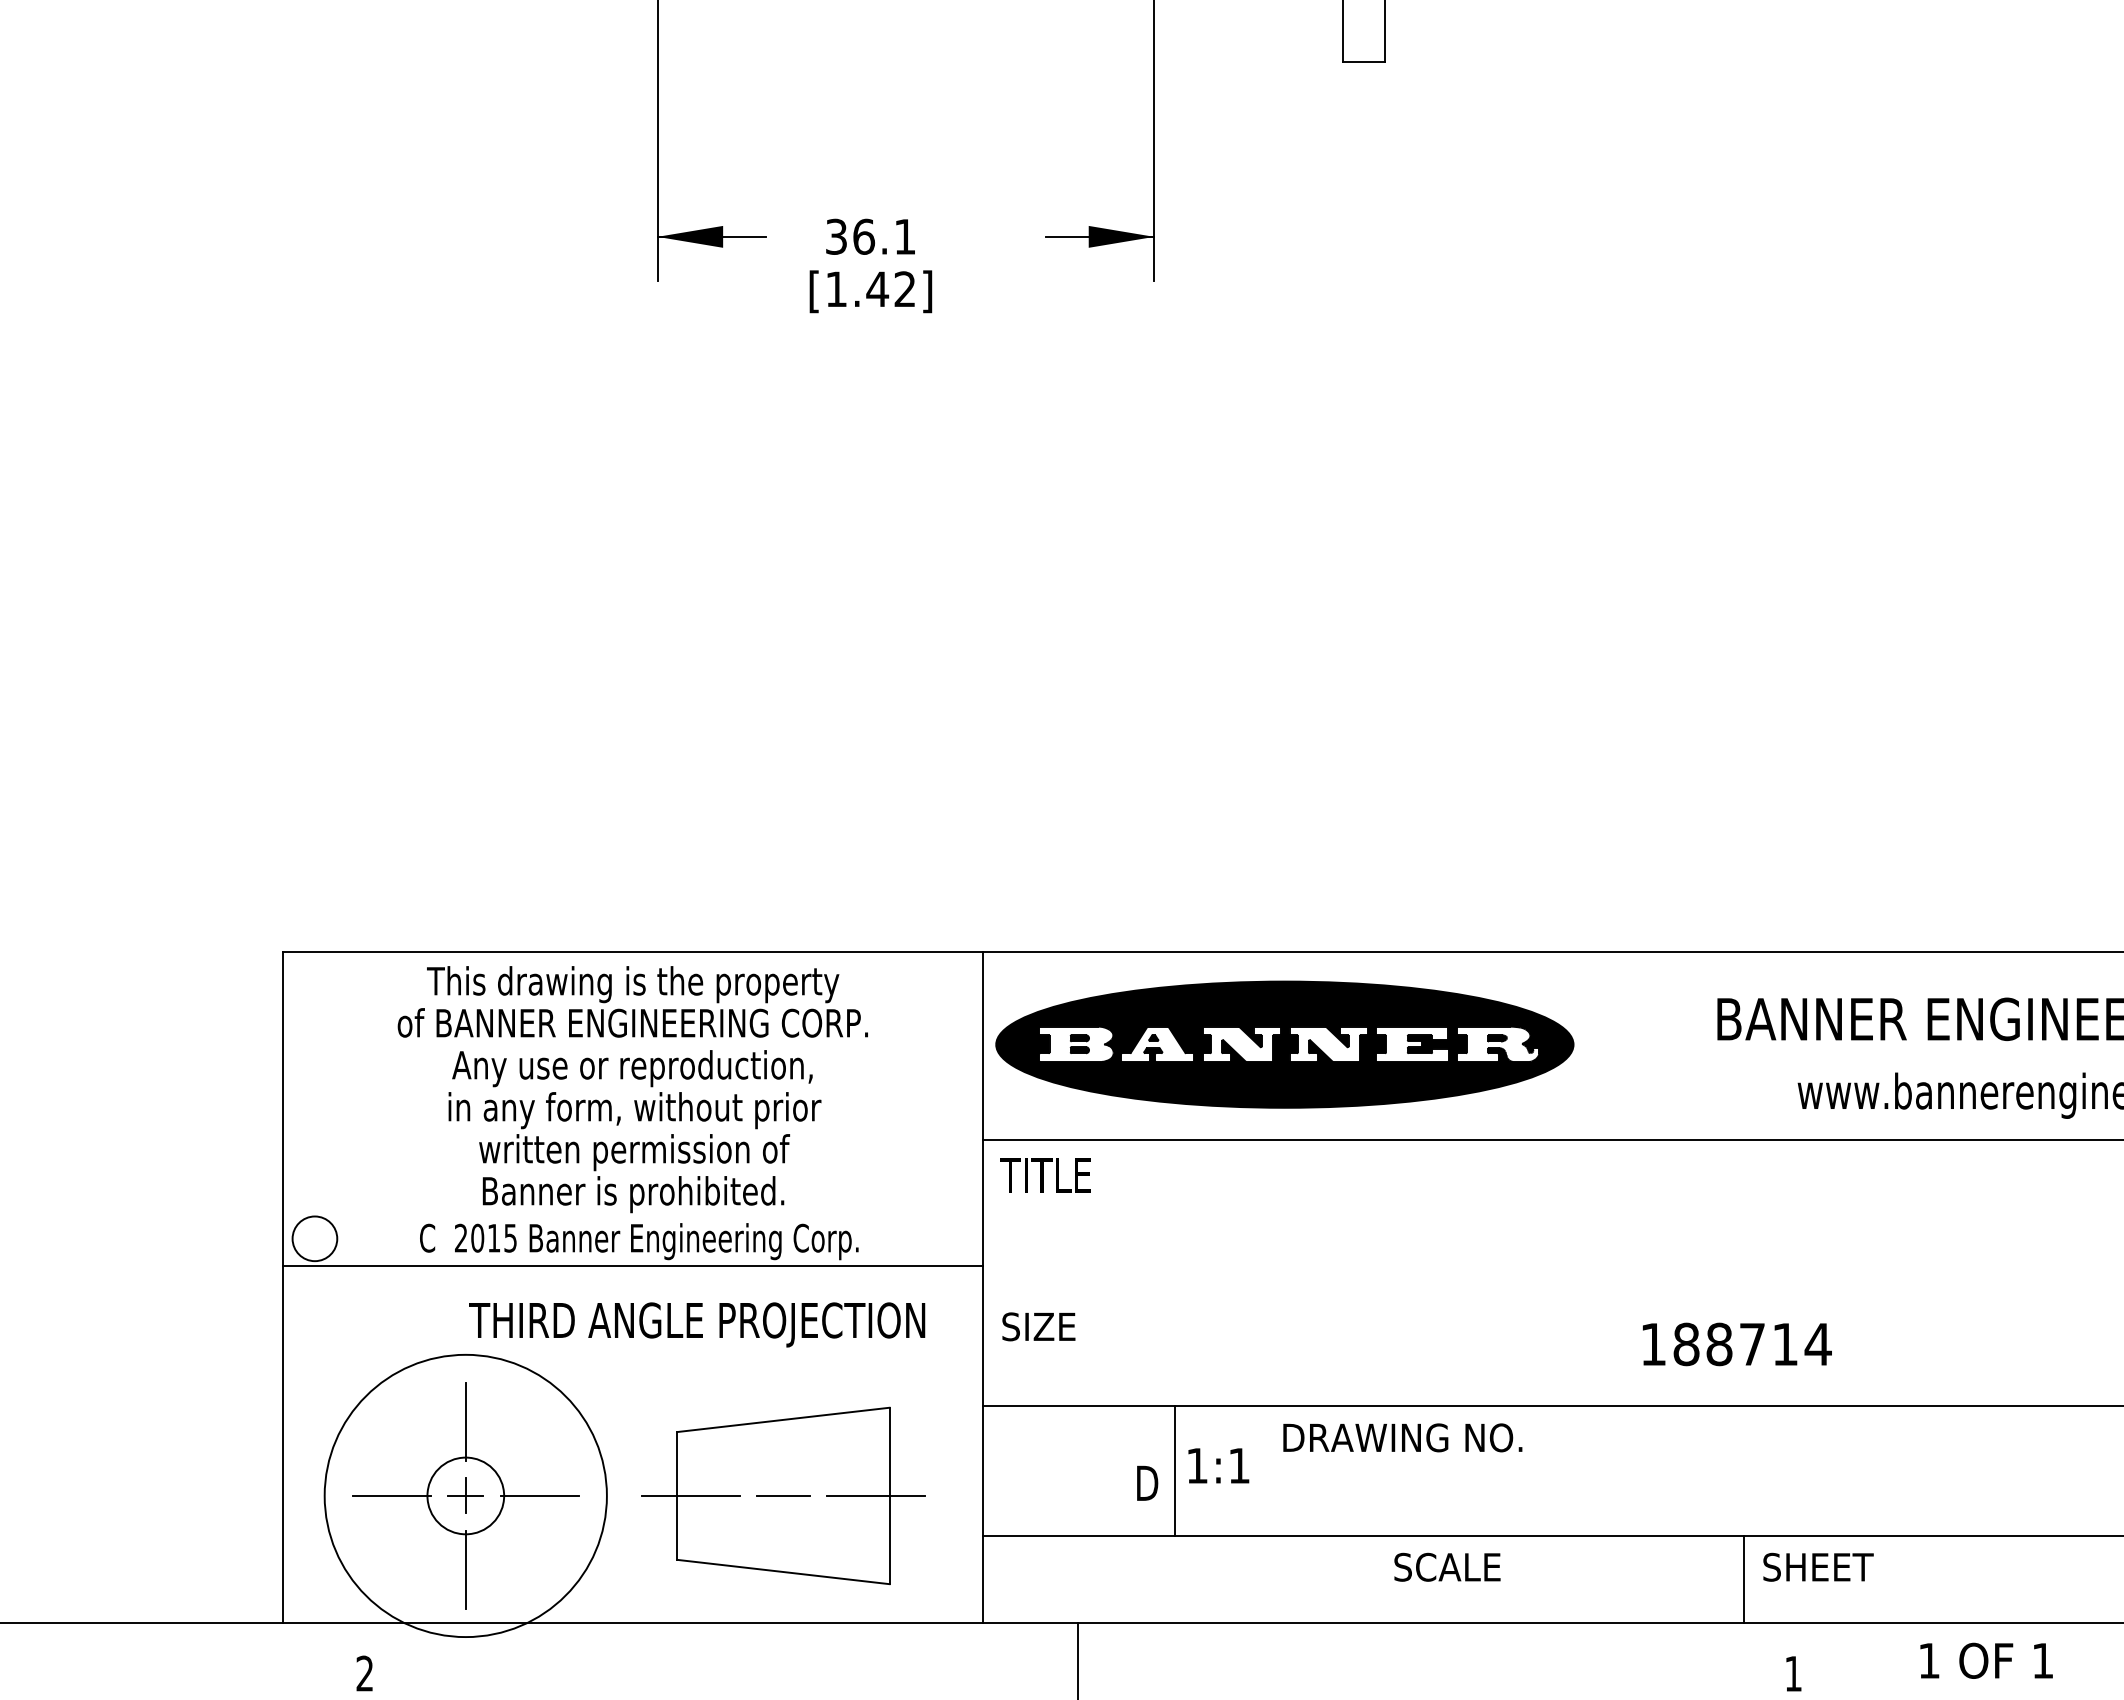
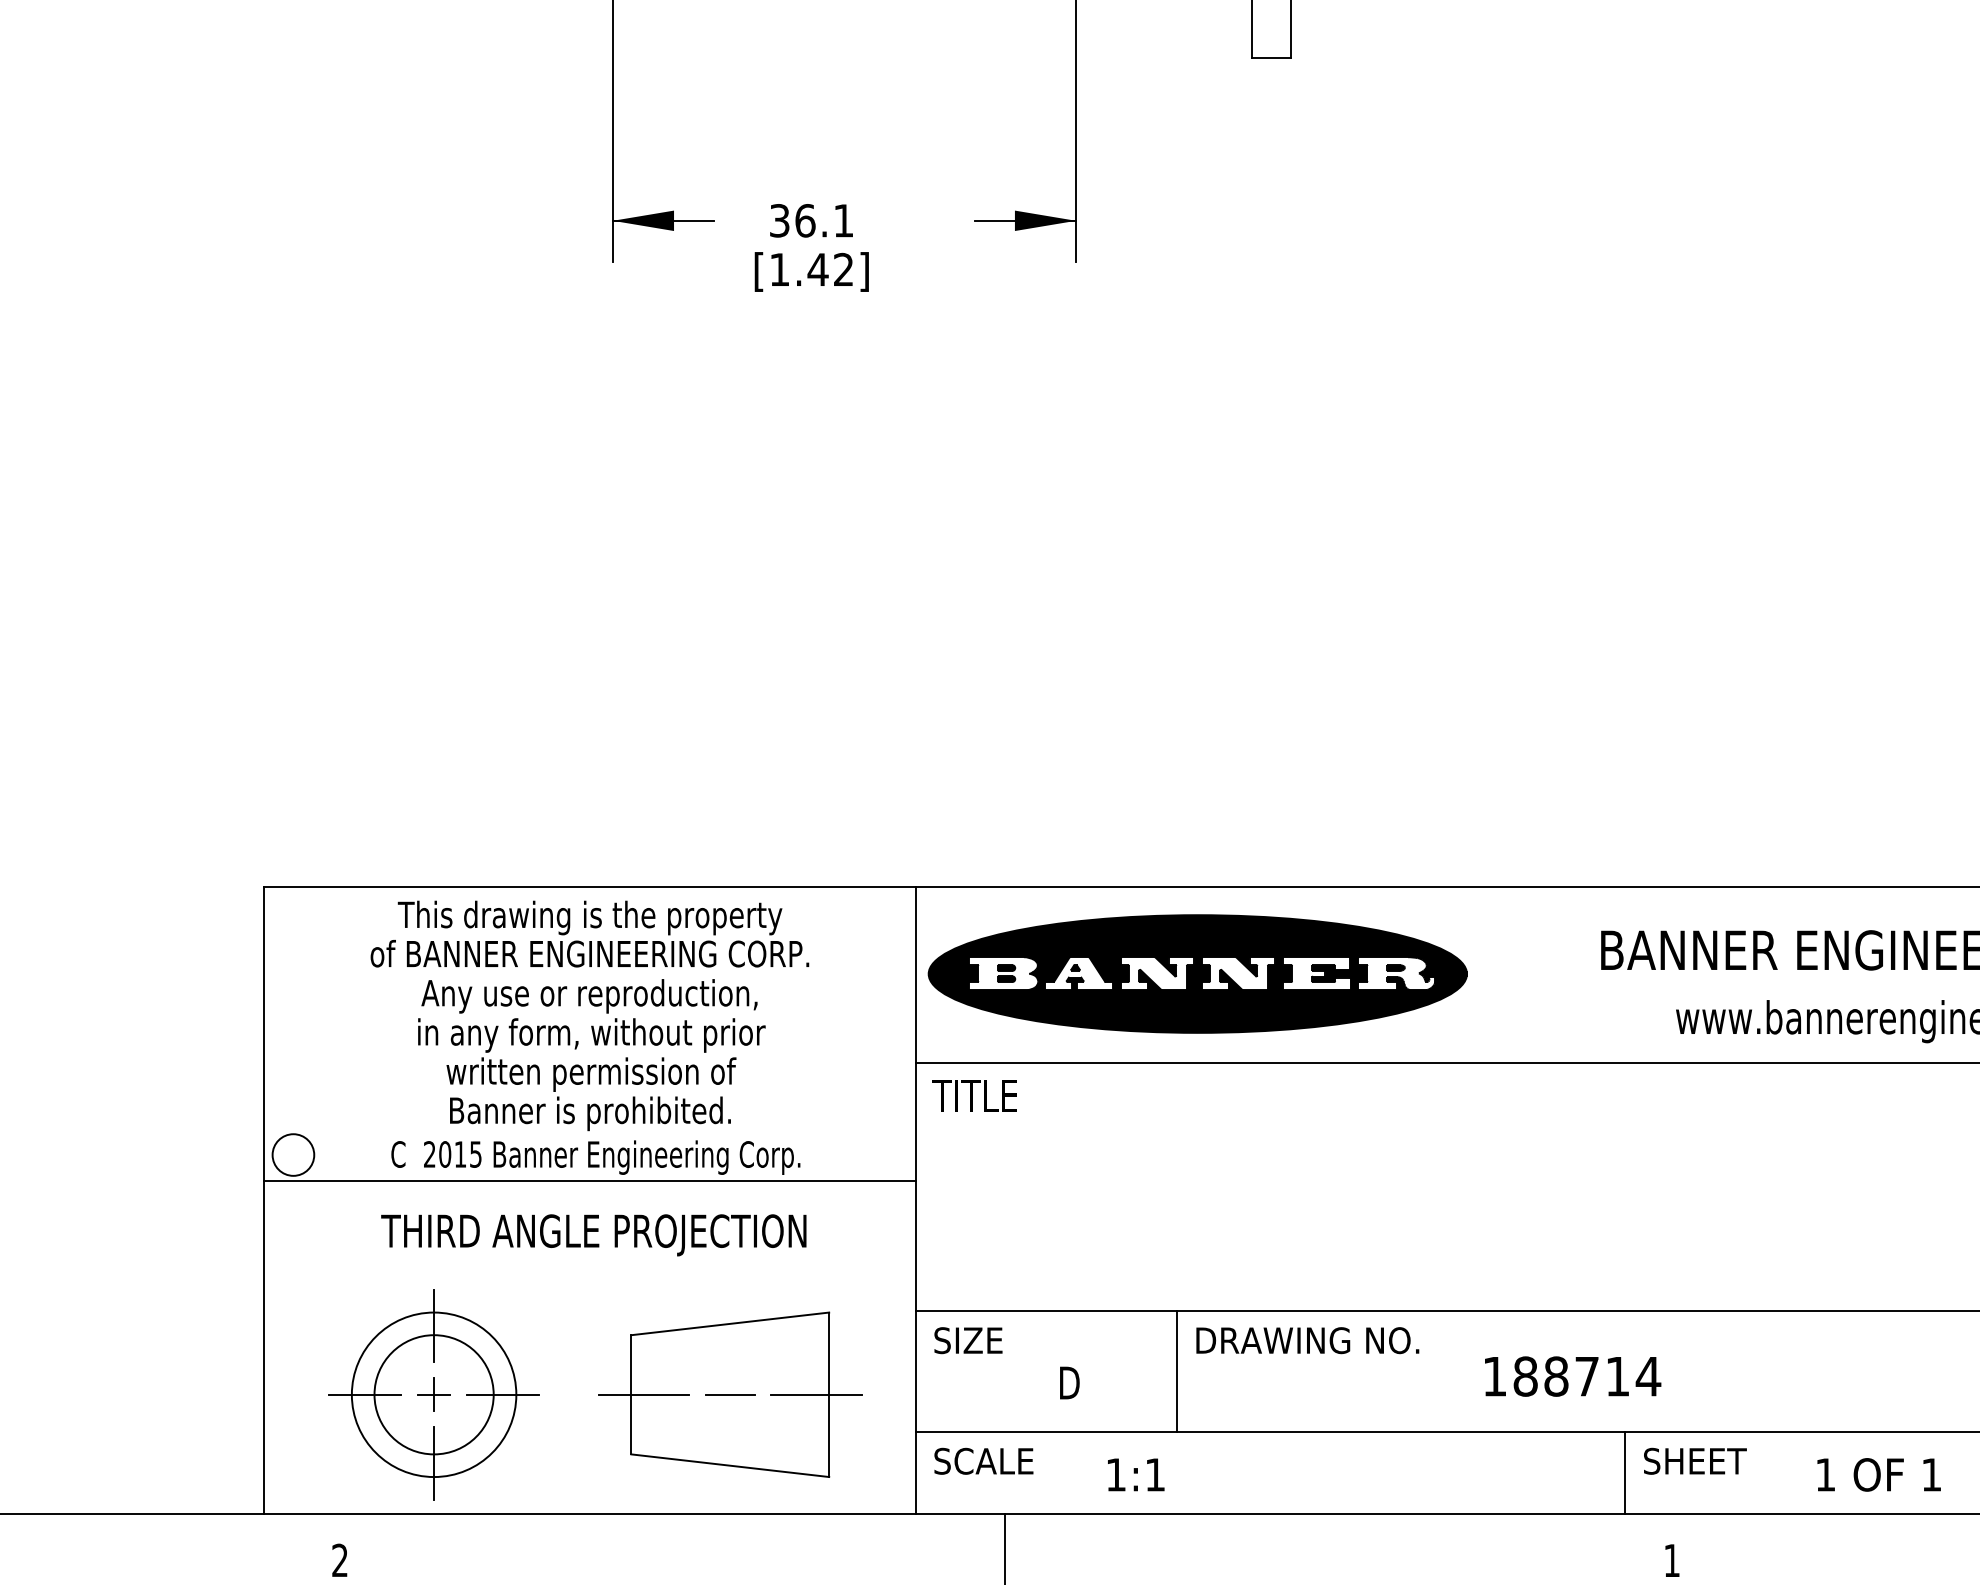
text: (697, 1324) -> (594, 1234), moved
text: (1038, 1326) -> (968, 1340), moved
text: (1736, 1344) -> (1572, 1376), moved
text: (1218, 1465) -> (1135, 1474), moved
line: (1175, 1470) -> (1176, 1371), moved
circle: (465, 1495) -> (433, 1394), size x0.62
circle: (465, 1495) -> (433, 1394), size x1.67
text: (1447, 1566) -> (983, 1460), moved
text: (1986, 1660) -> (1879, 1474), moved

